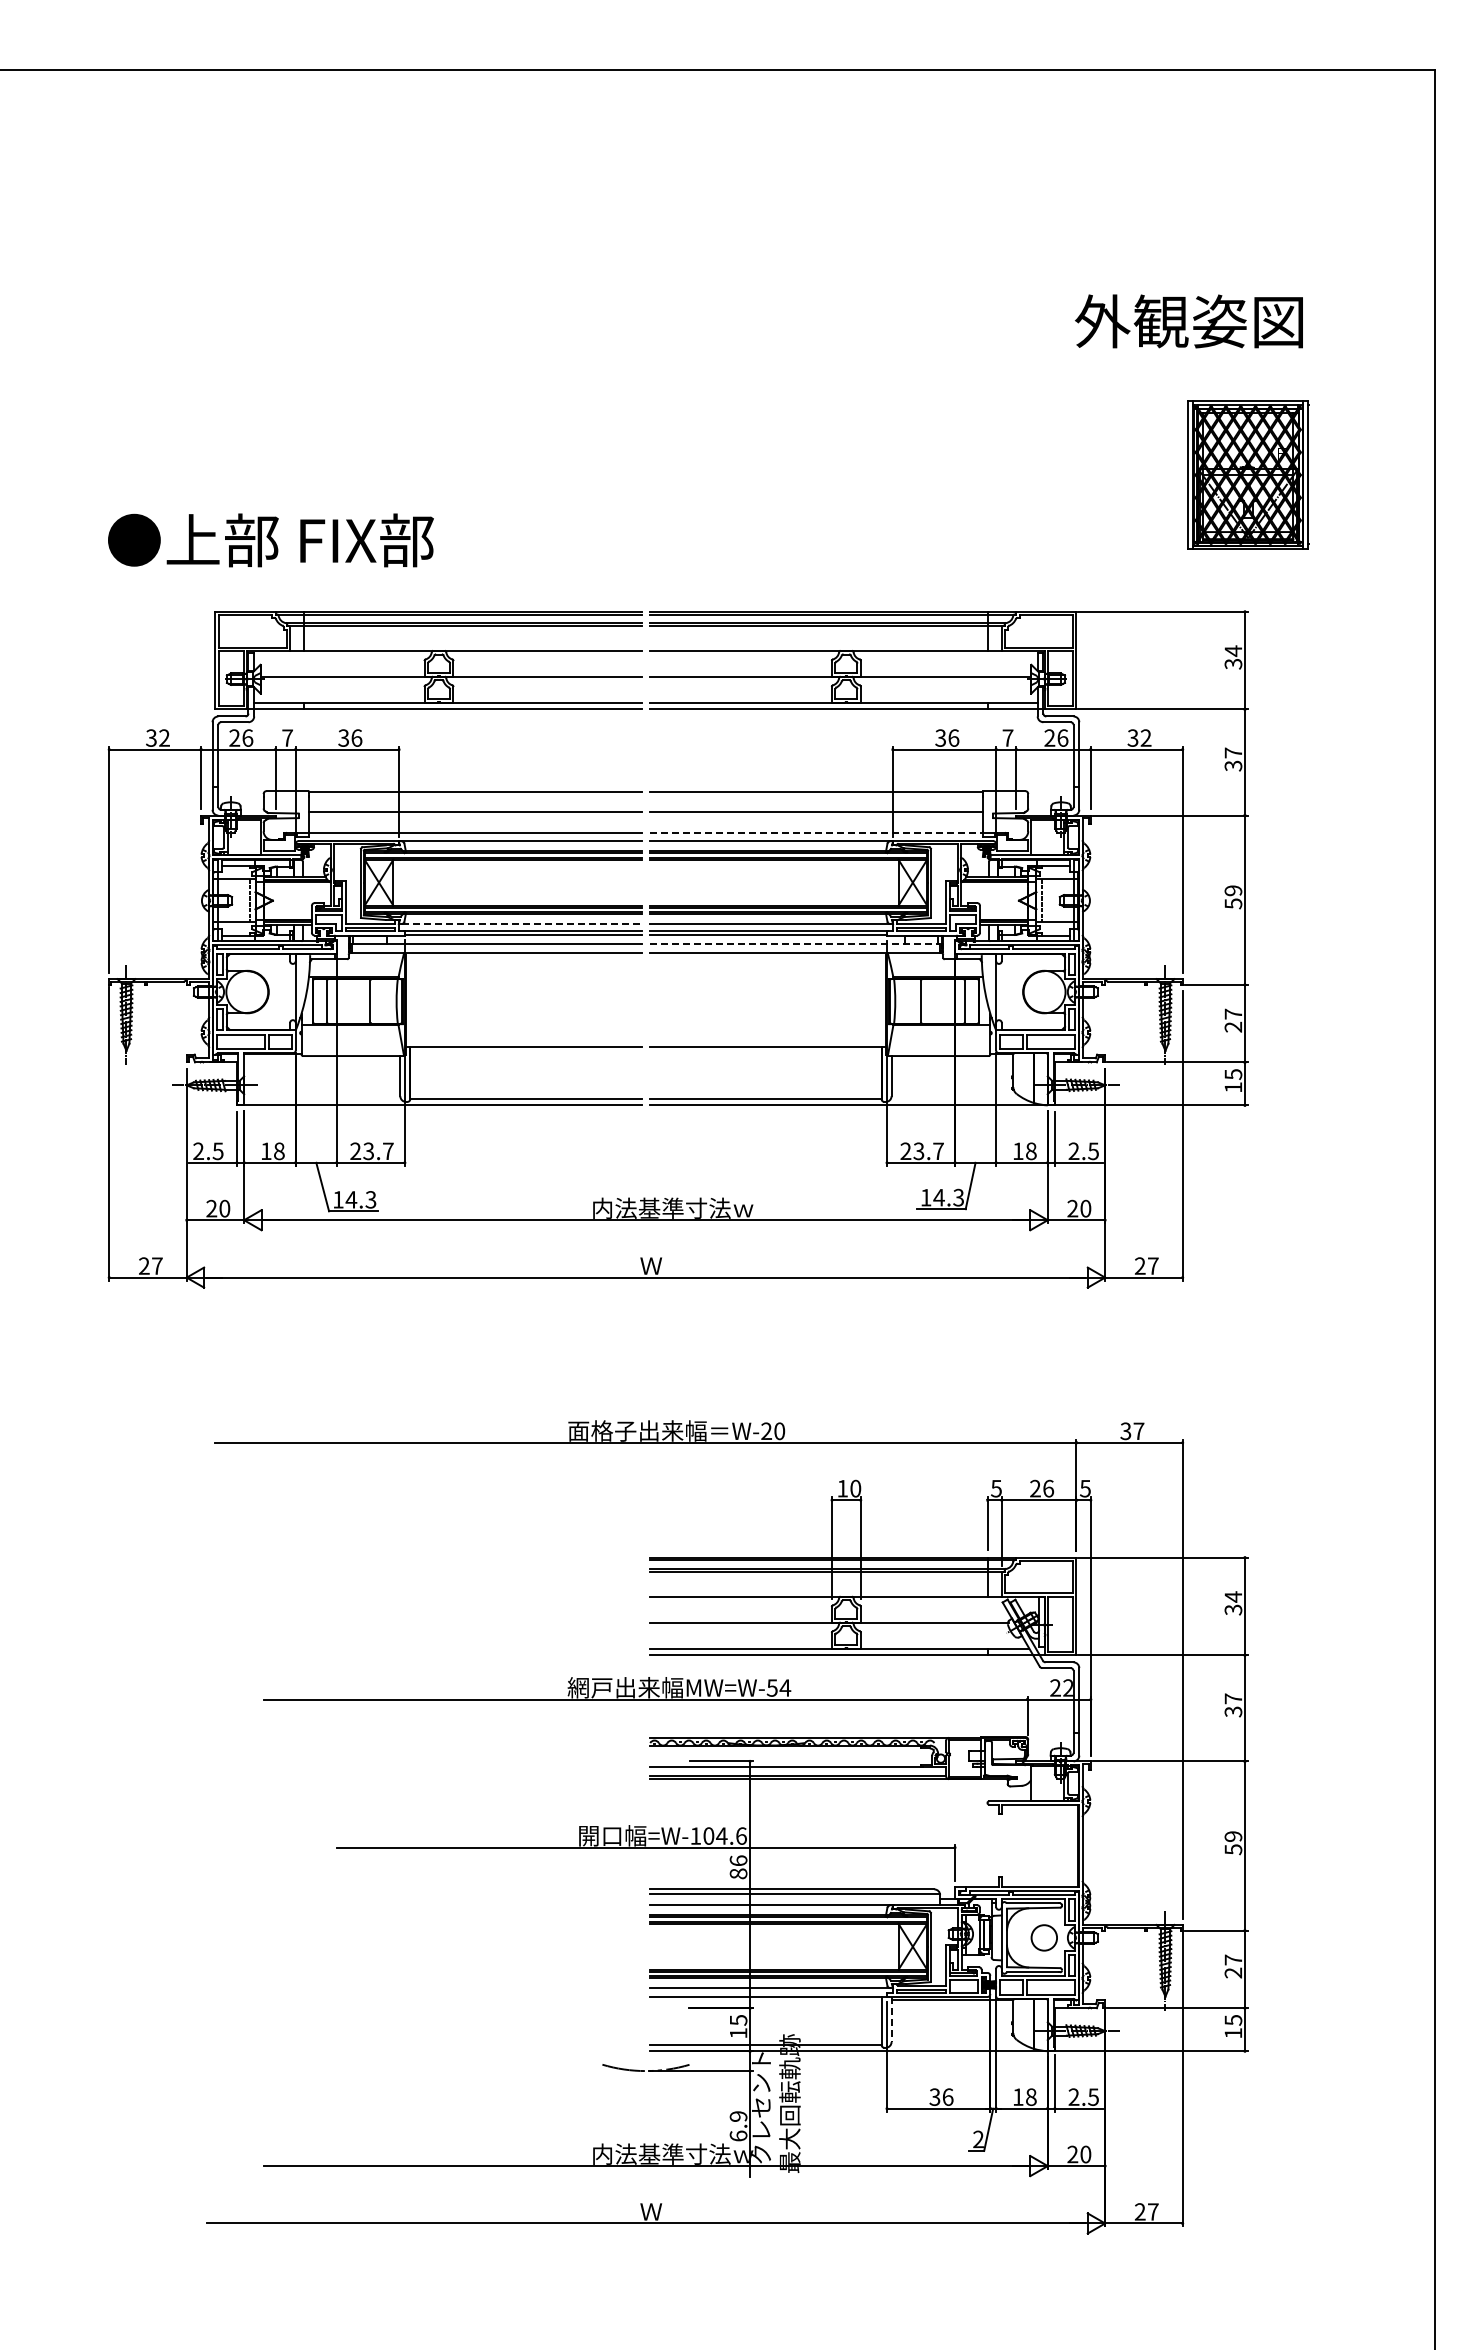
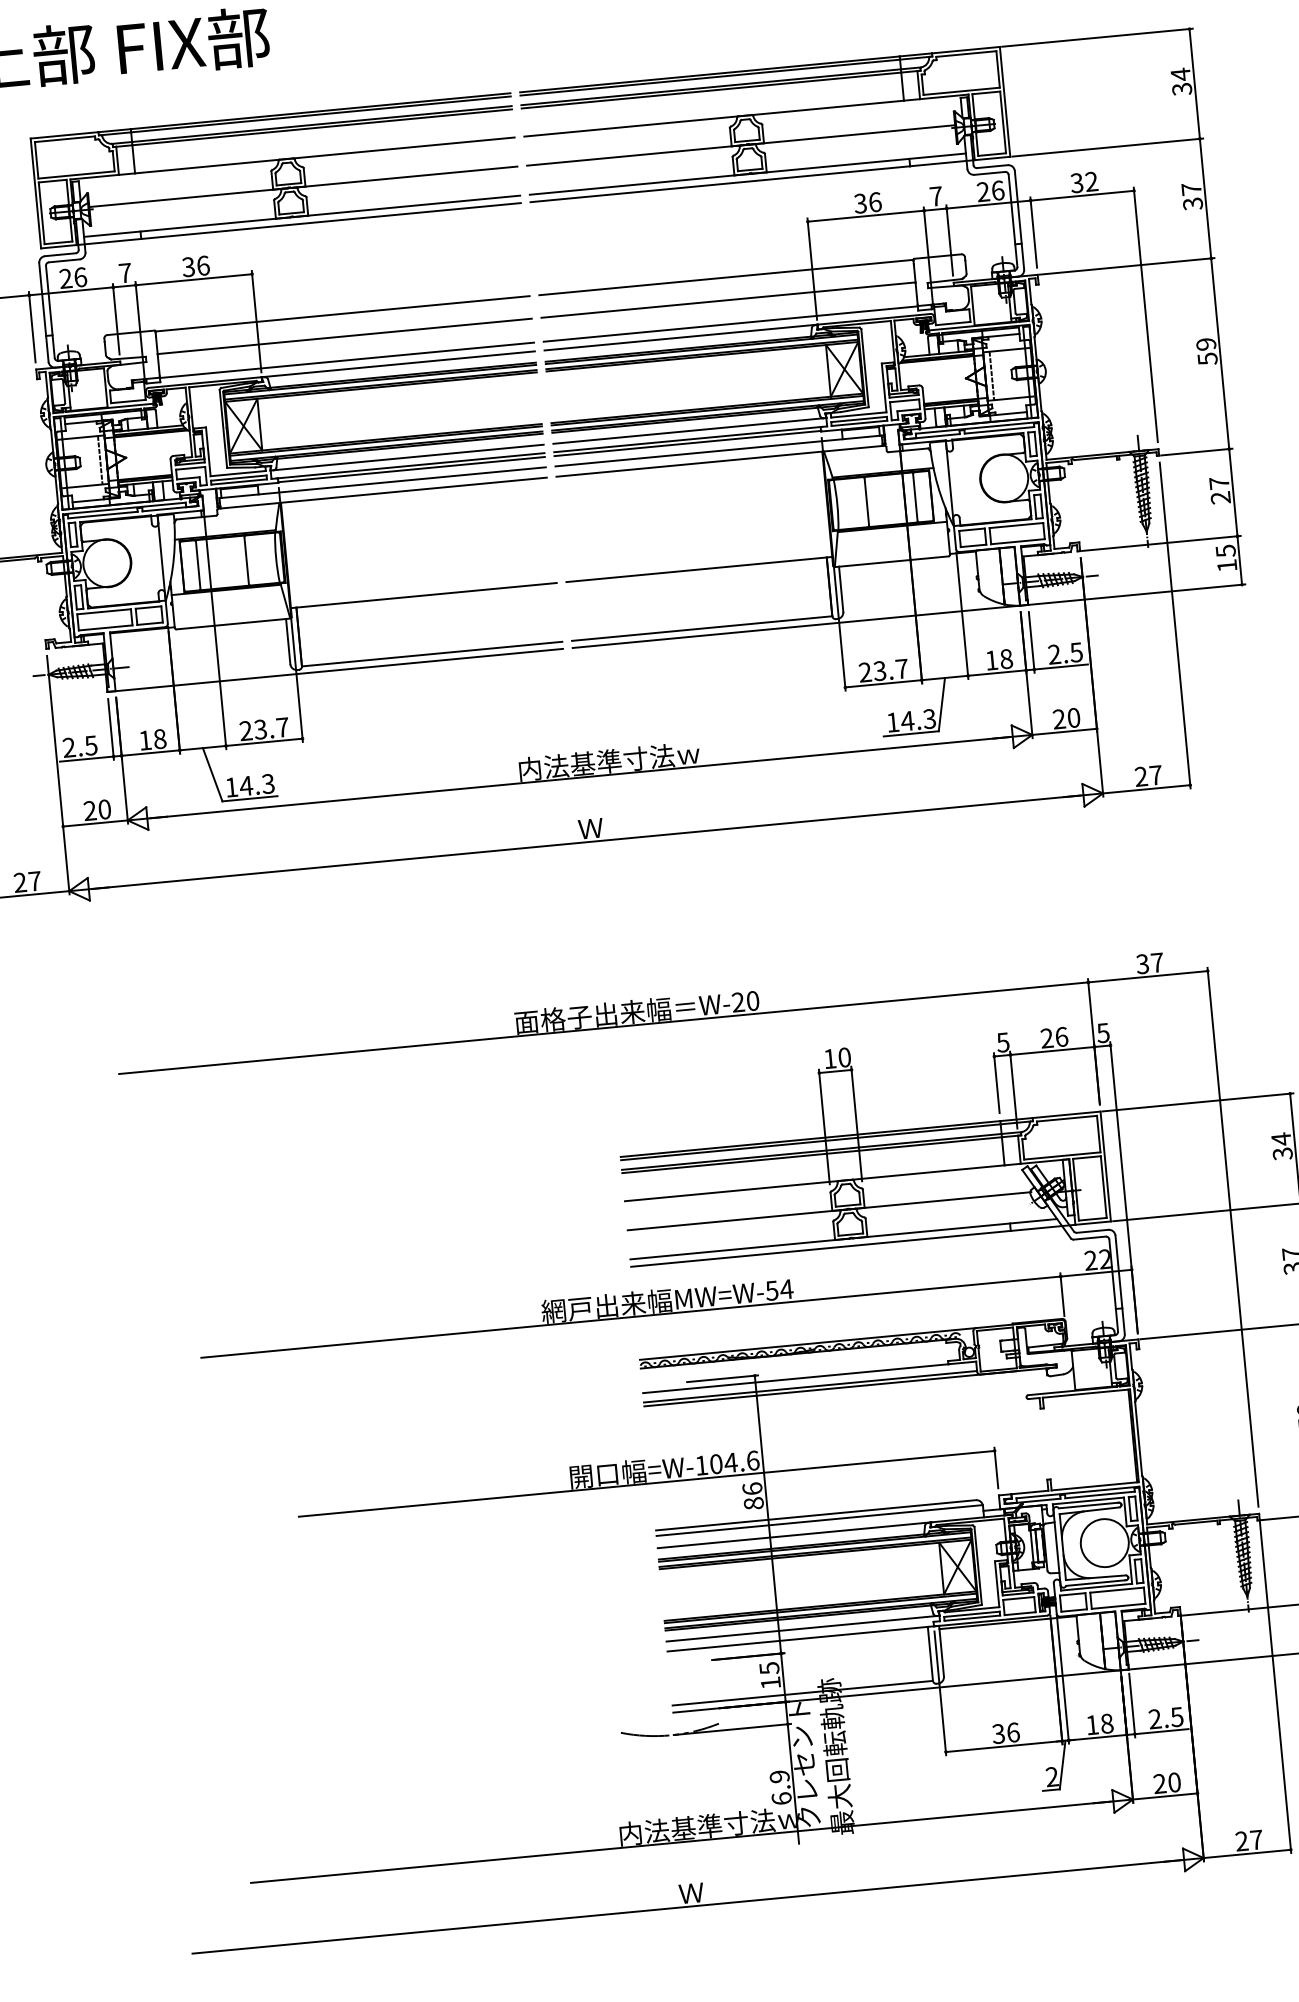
line: (816, 833) -> (730, 324), dashed -> solid
line: (521, 924) -> (408, 458), dashed -> solid
line: (795, 944) -> (719, 451), dashed -> solid
circle: (1044, 1937) -> (1104, 1542), size x1.67
line: (891, 2019) -> (941, 1651), dashed -> solid

